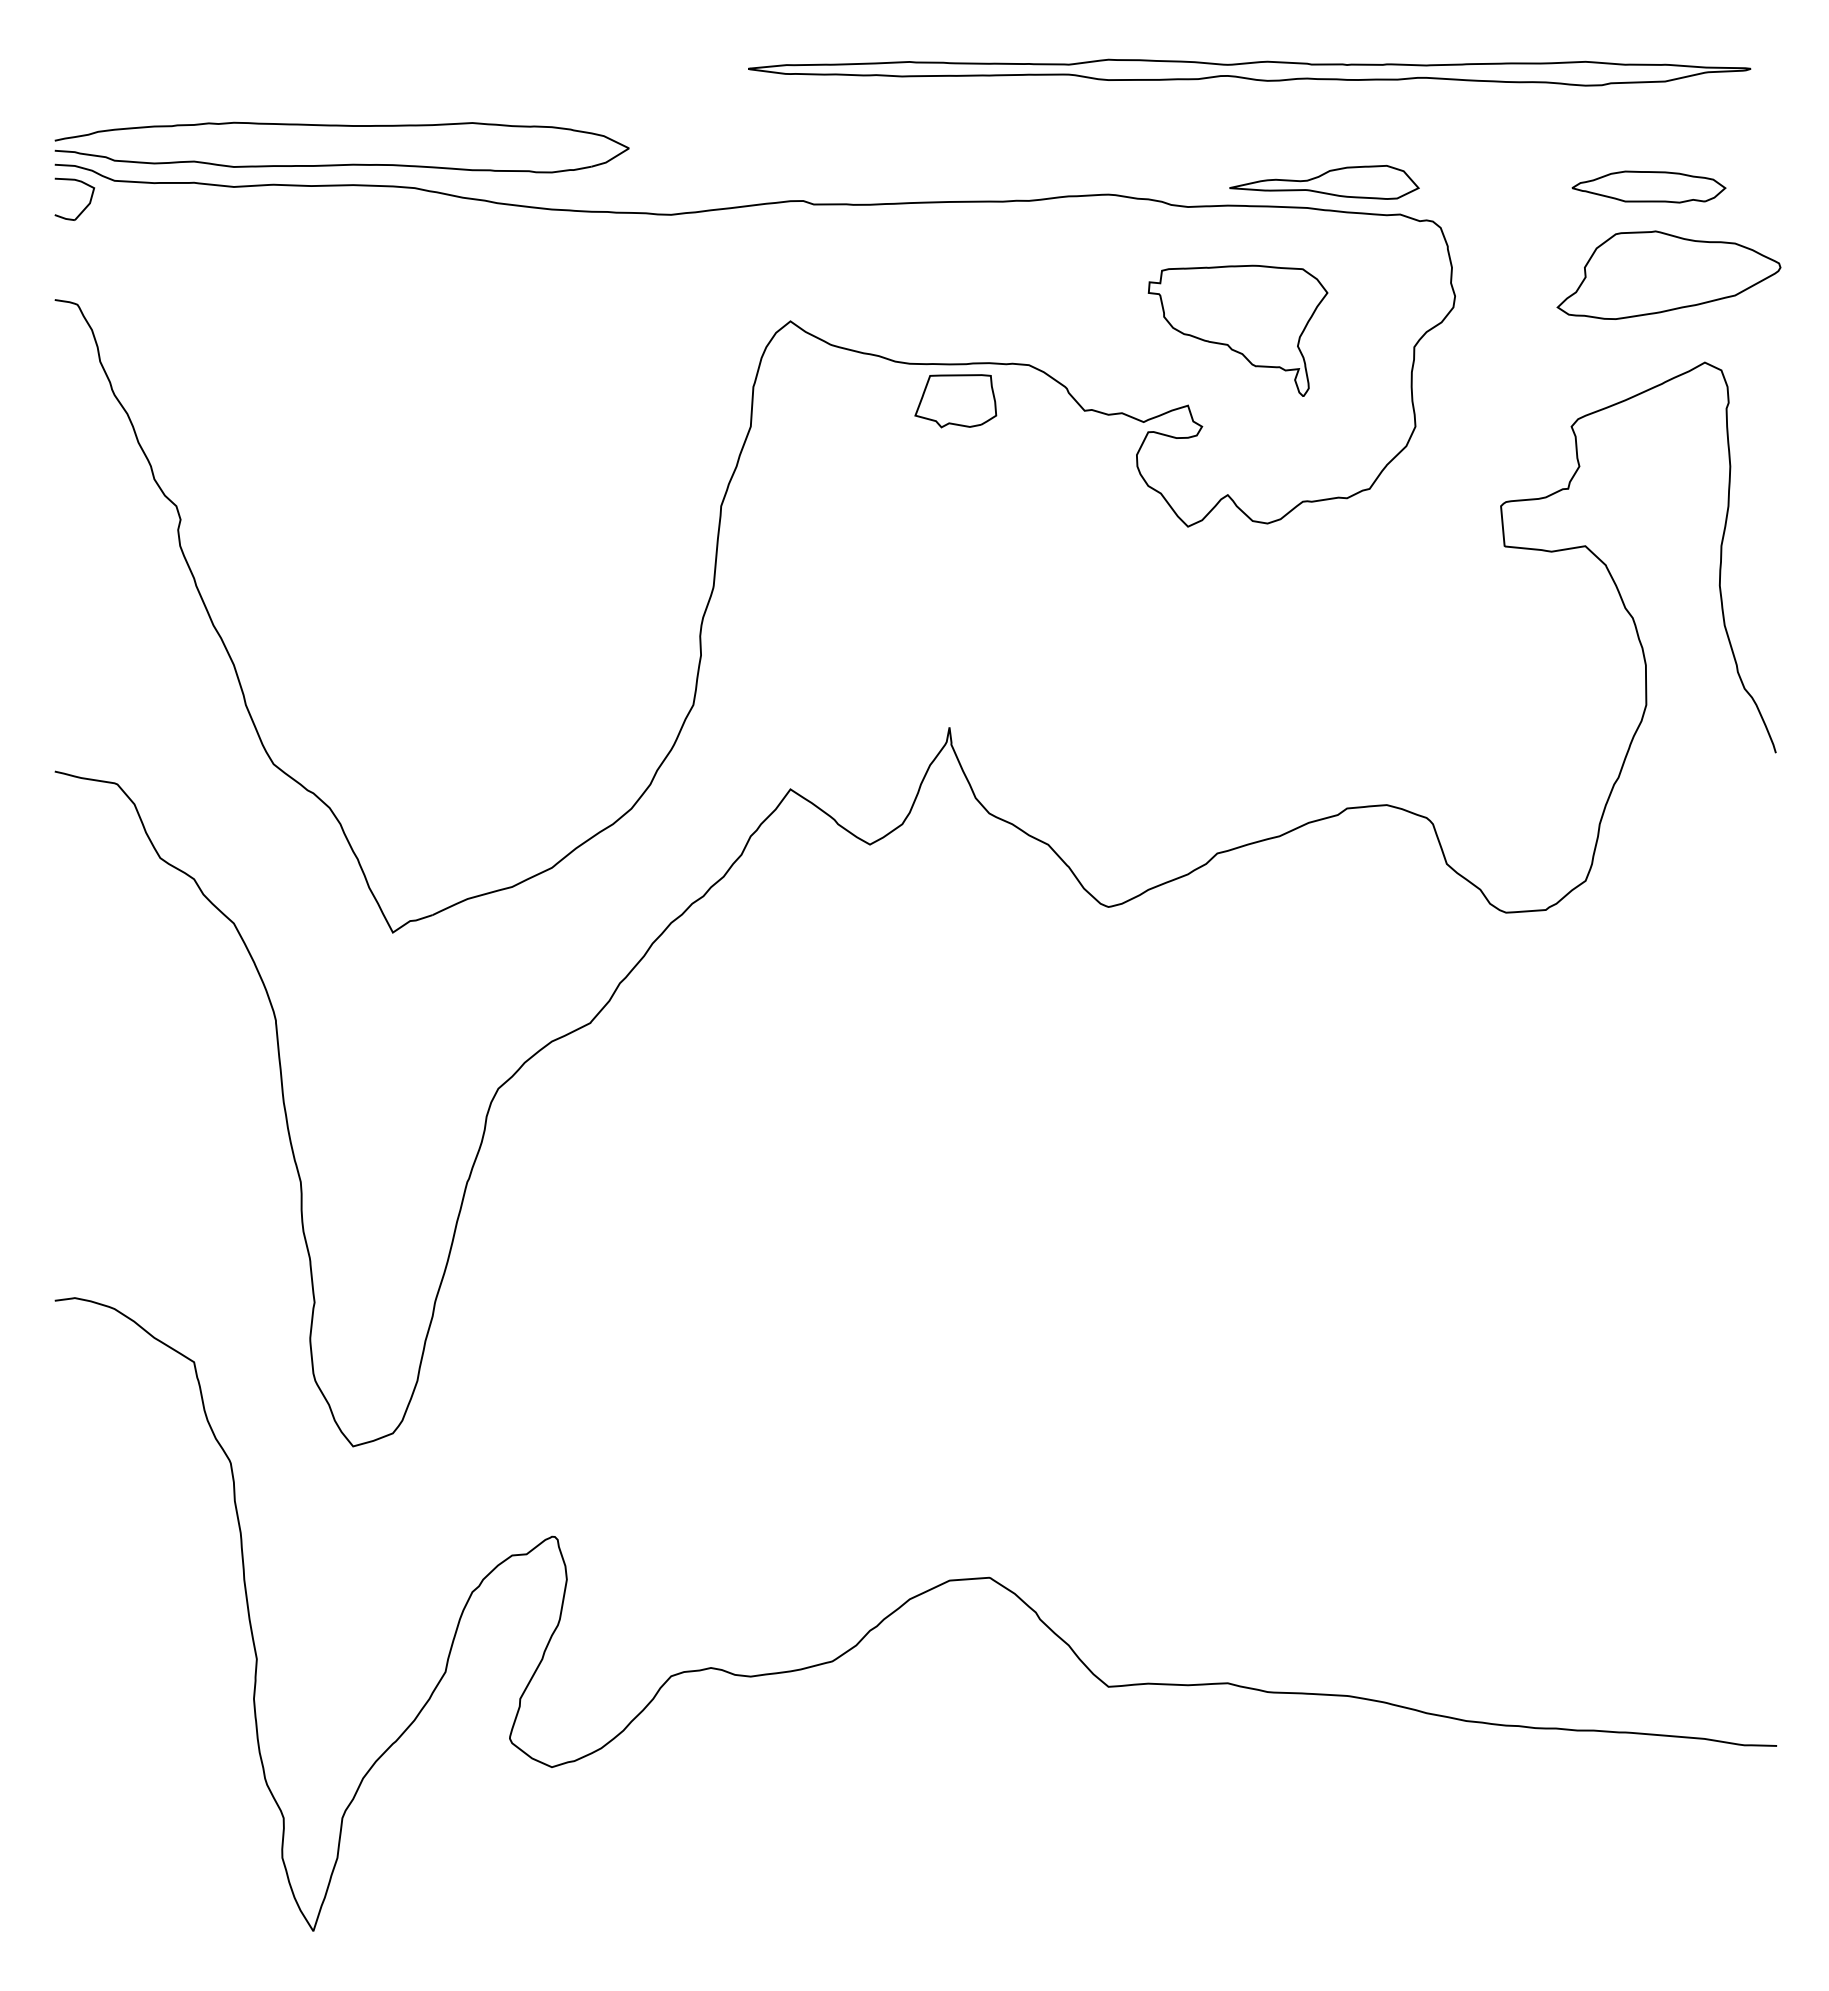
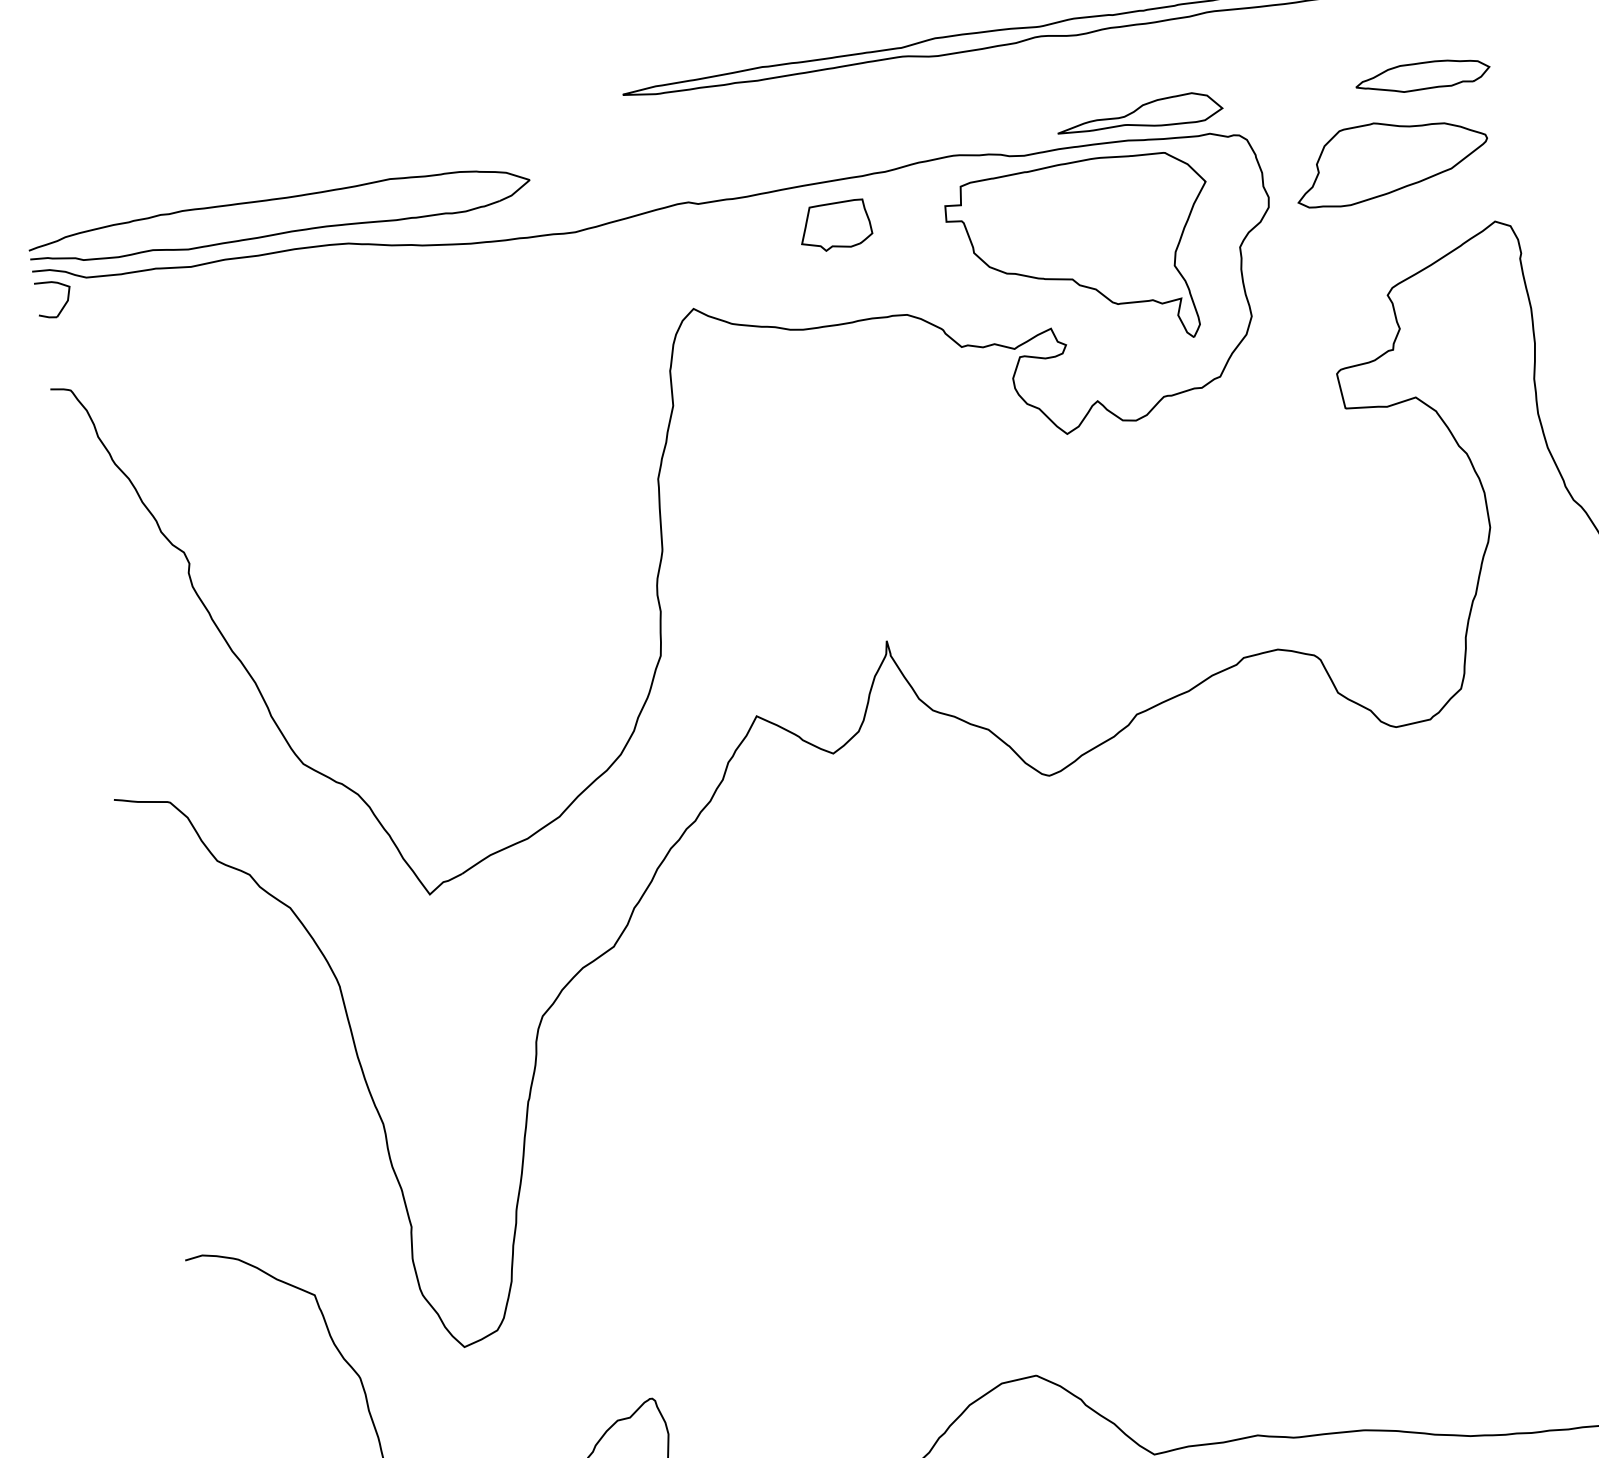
part: (1668, 274) -> (1390, 159), moved
part: (1237, 330) -> (1083, 256), size x1.67
part: (955, 401) -> (835, 226), moved

